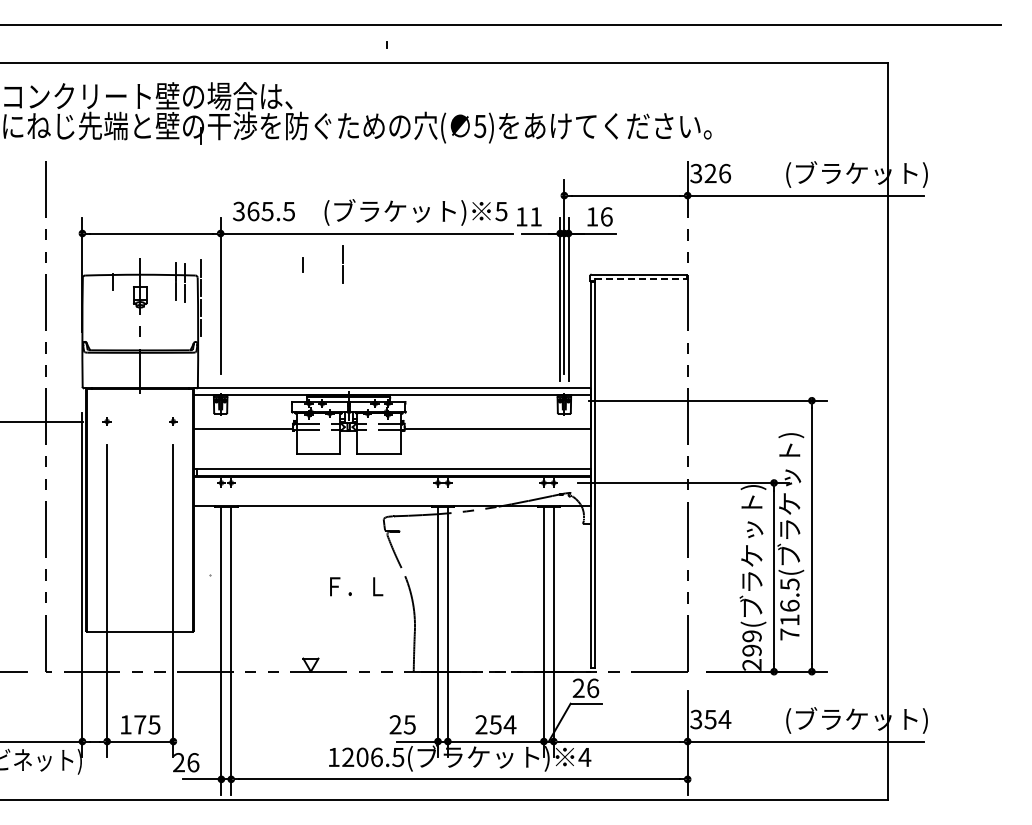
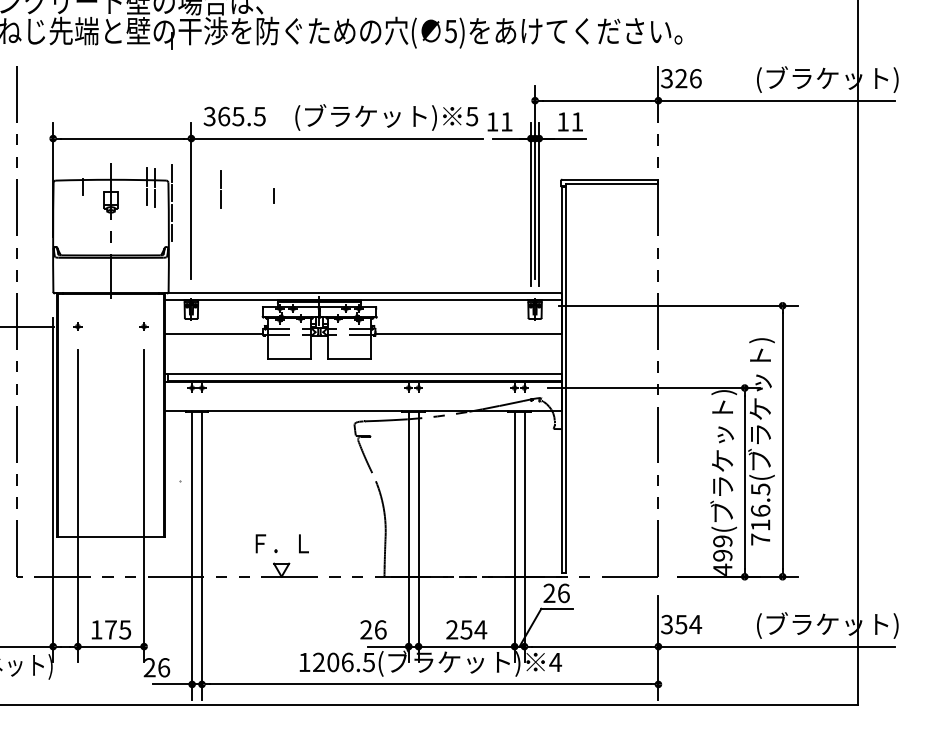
text: (606, 216) -> (577, 121), 16 -> 11
line: (342, 263) -> (221, 188), moved
line: (302, 264) -> (273, 195), moved
line: (640, 279) -> (611, 184), dashed -> solid
text: (356, 586) -> (282, 543), moved
text: (751, 664) -> (722, 569), 299( -> 499(
text: (409, 724) -> (380, 629), 25 -> 26

